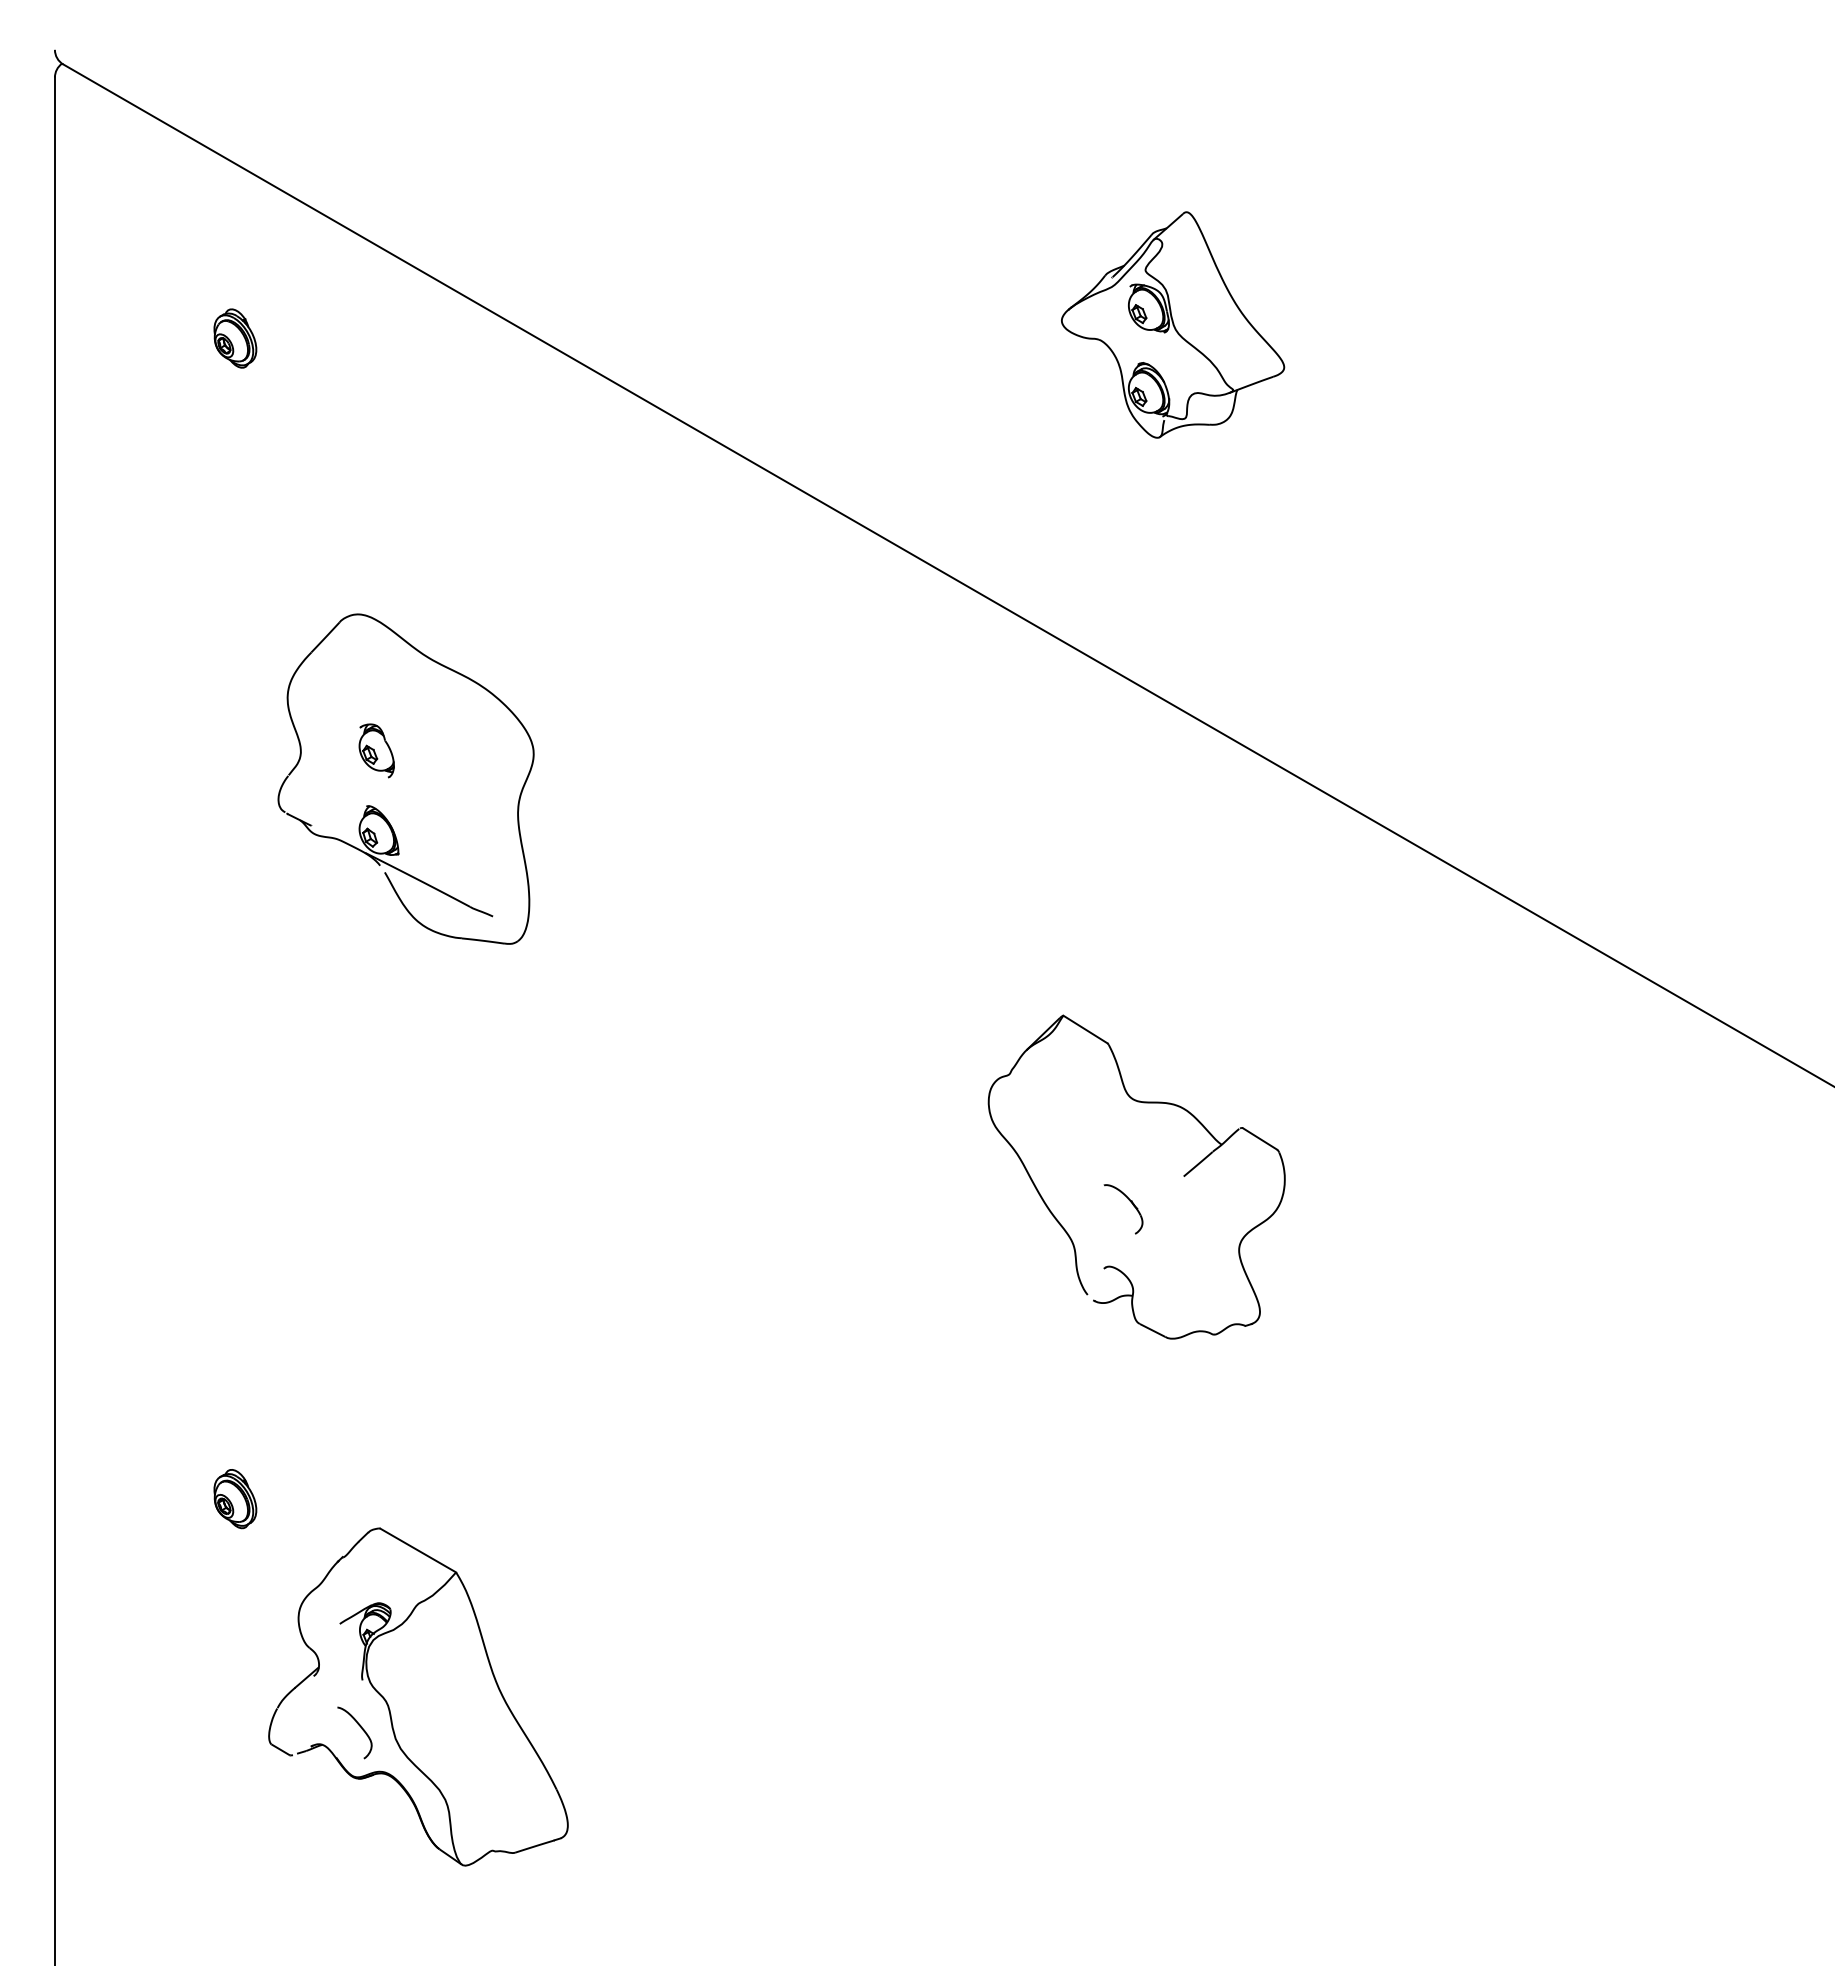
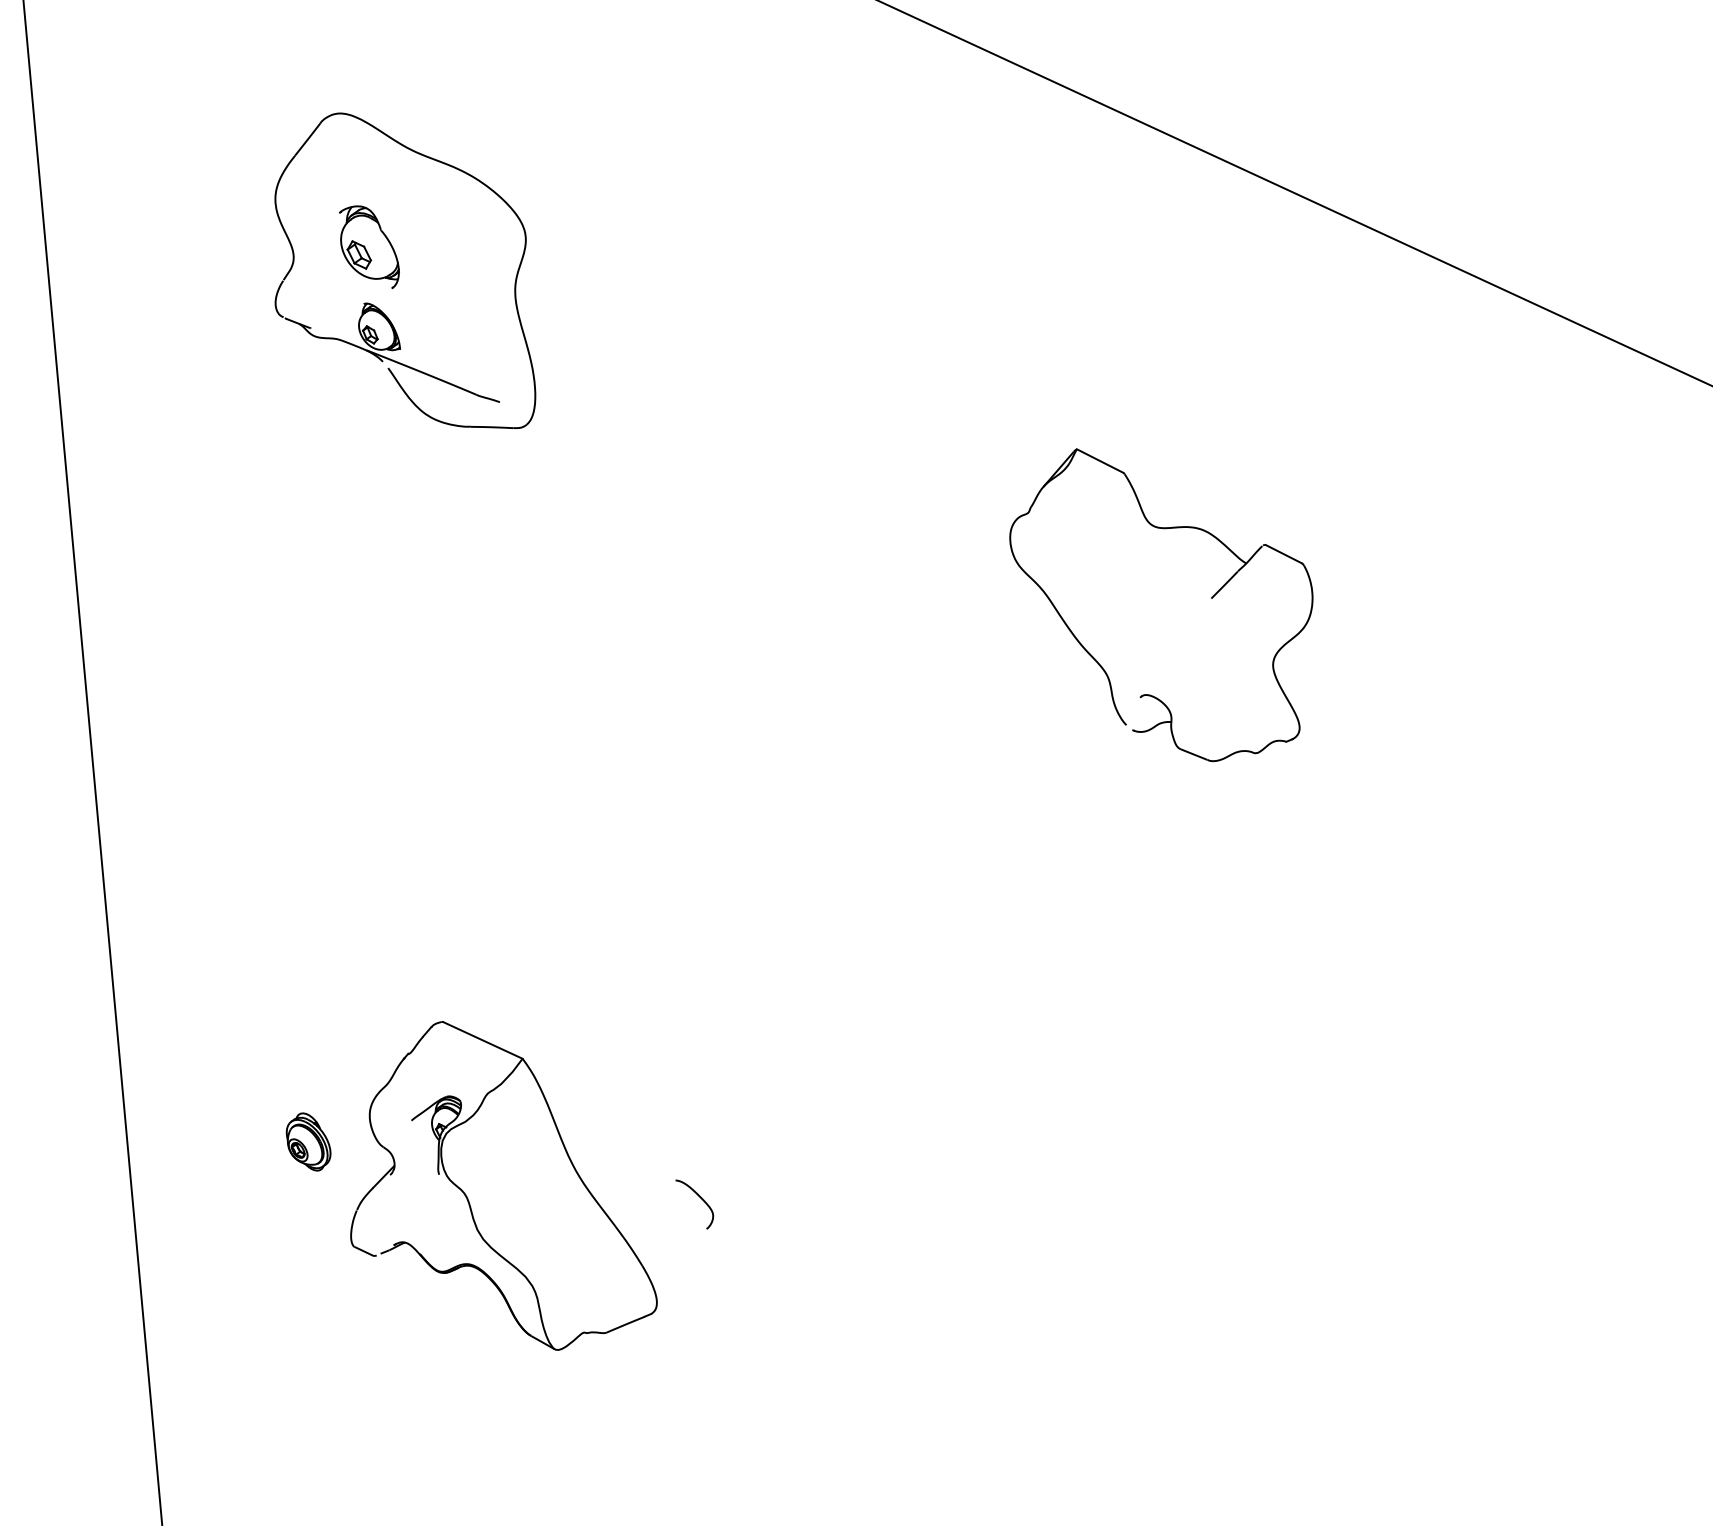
part: (376, 750) -> (368, 247), size x1.6
part: (1130, 1202) -> (1160, 629), removed
part: (235, 1499) -> (308, 1142), moved
curve: (361, 1729) -> (701, 1200), moved

